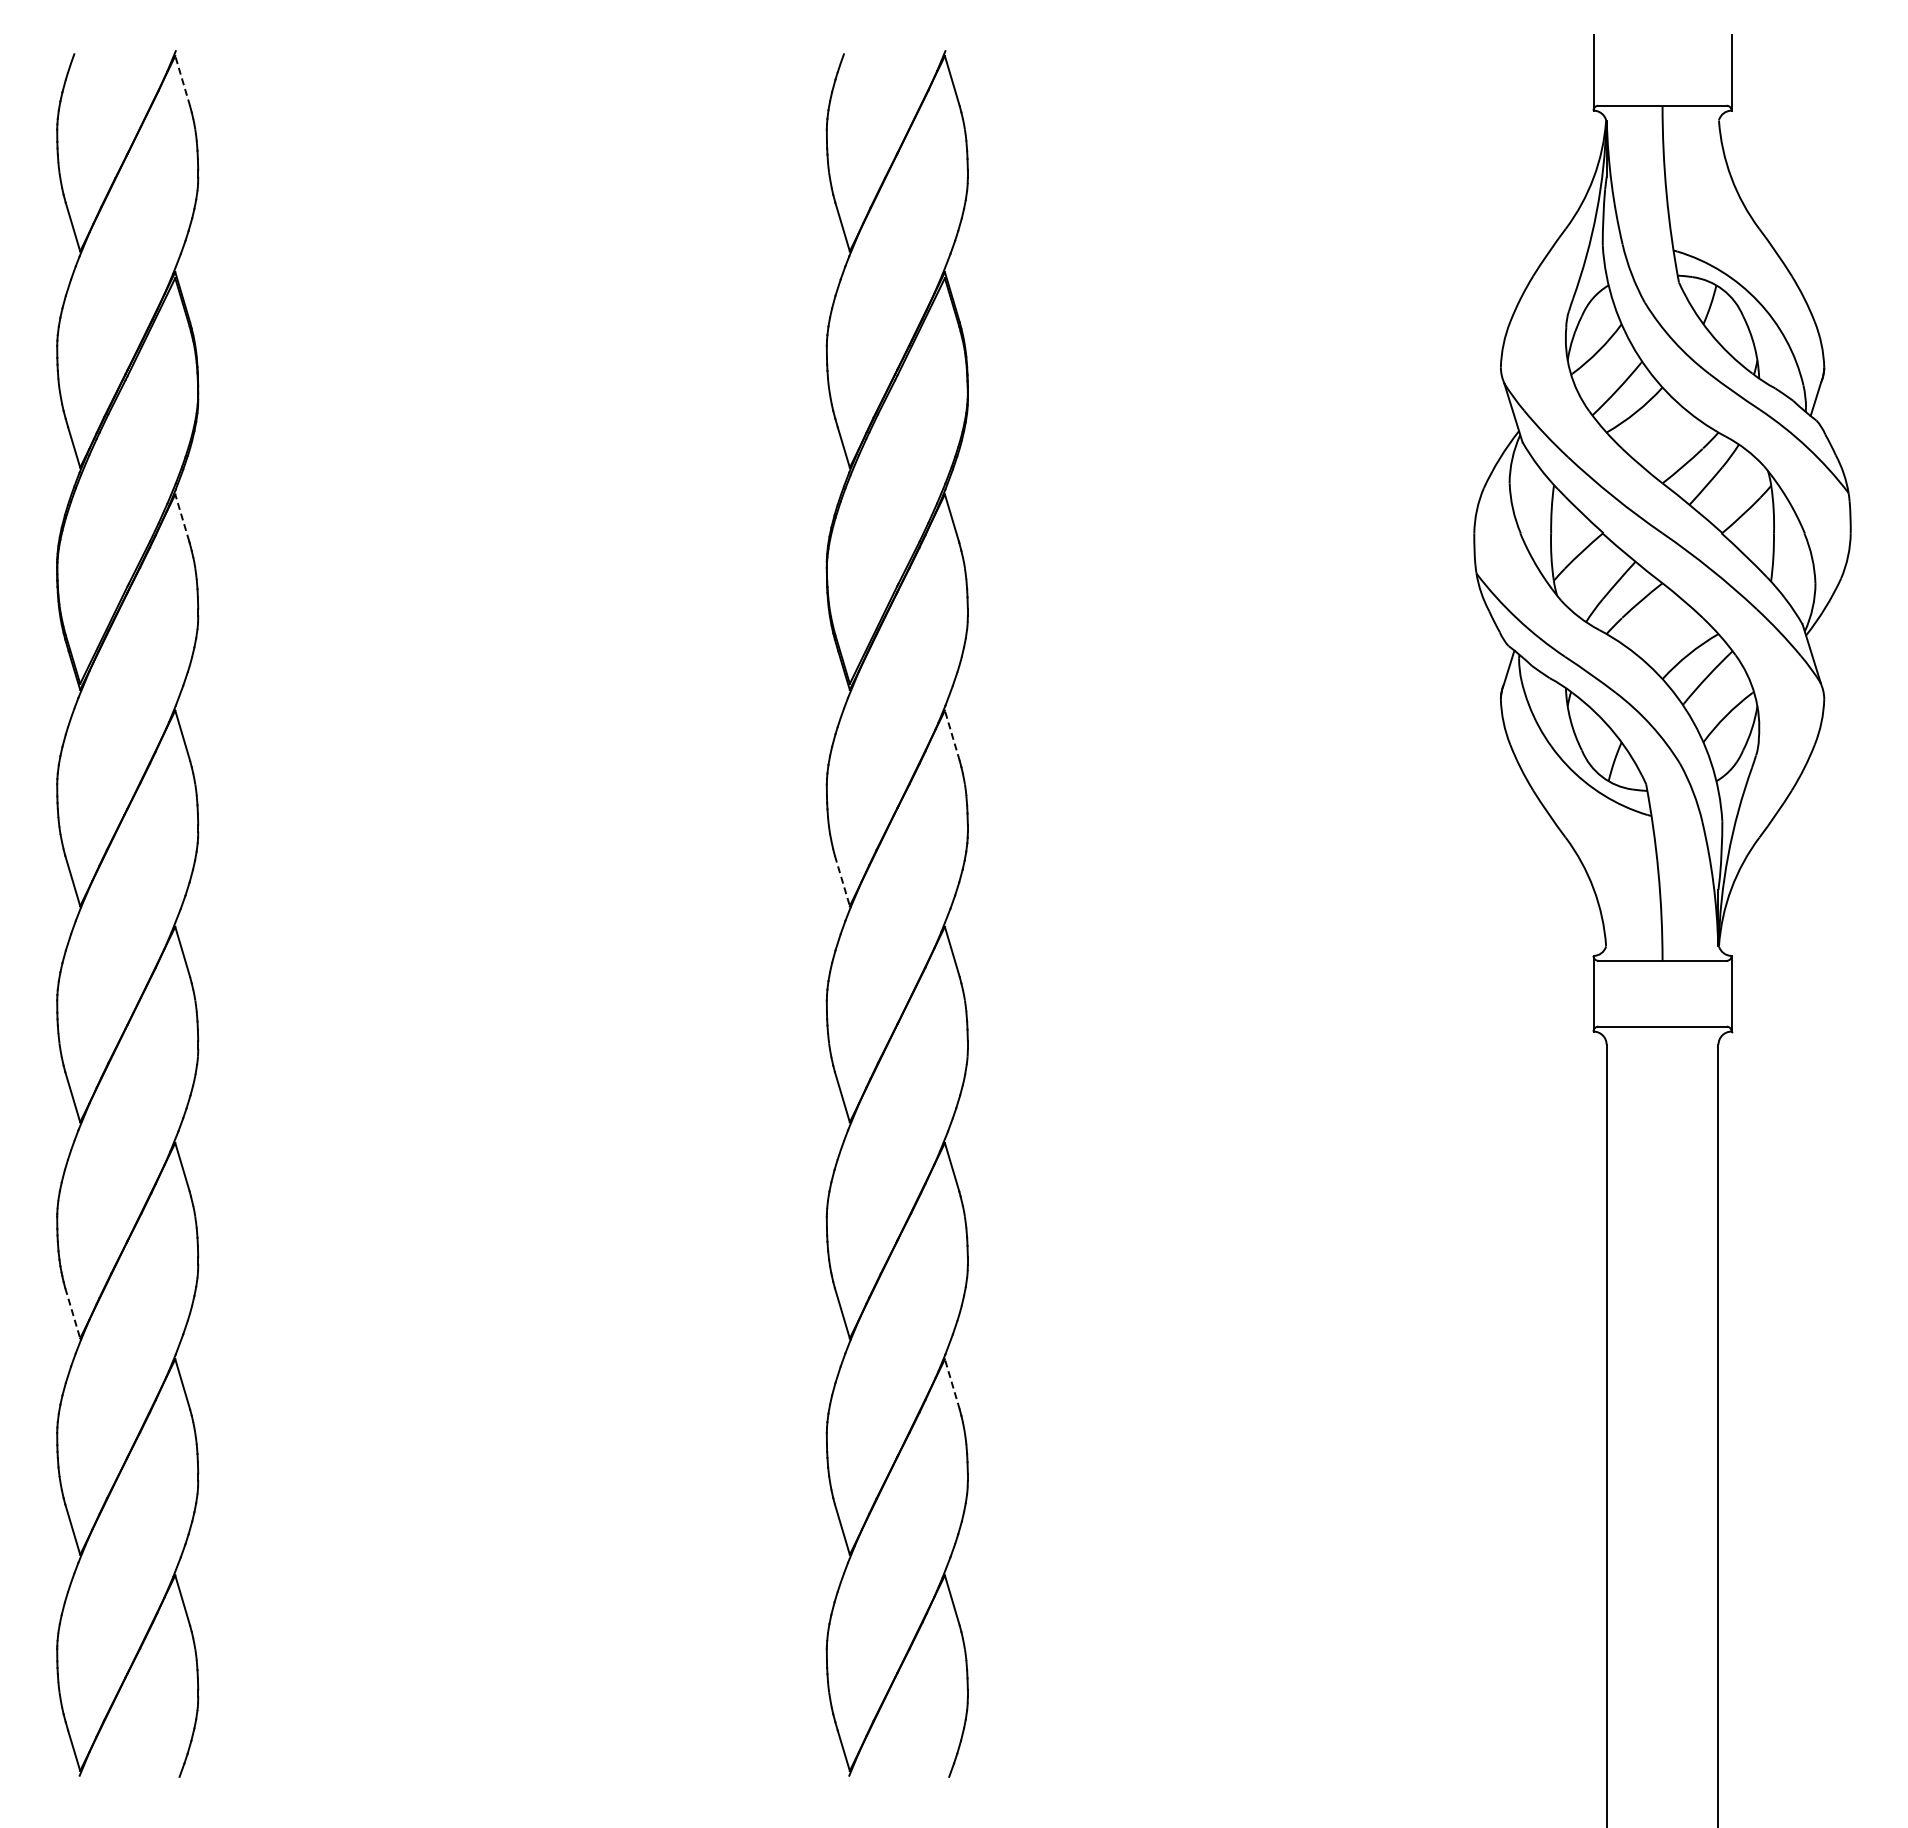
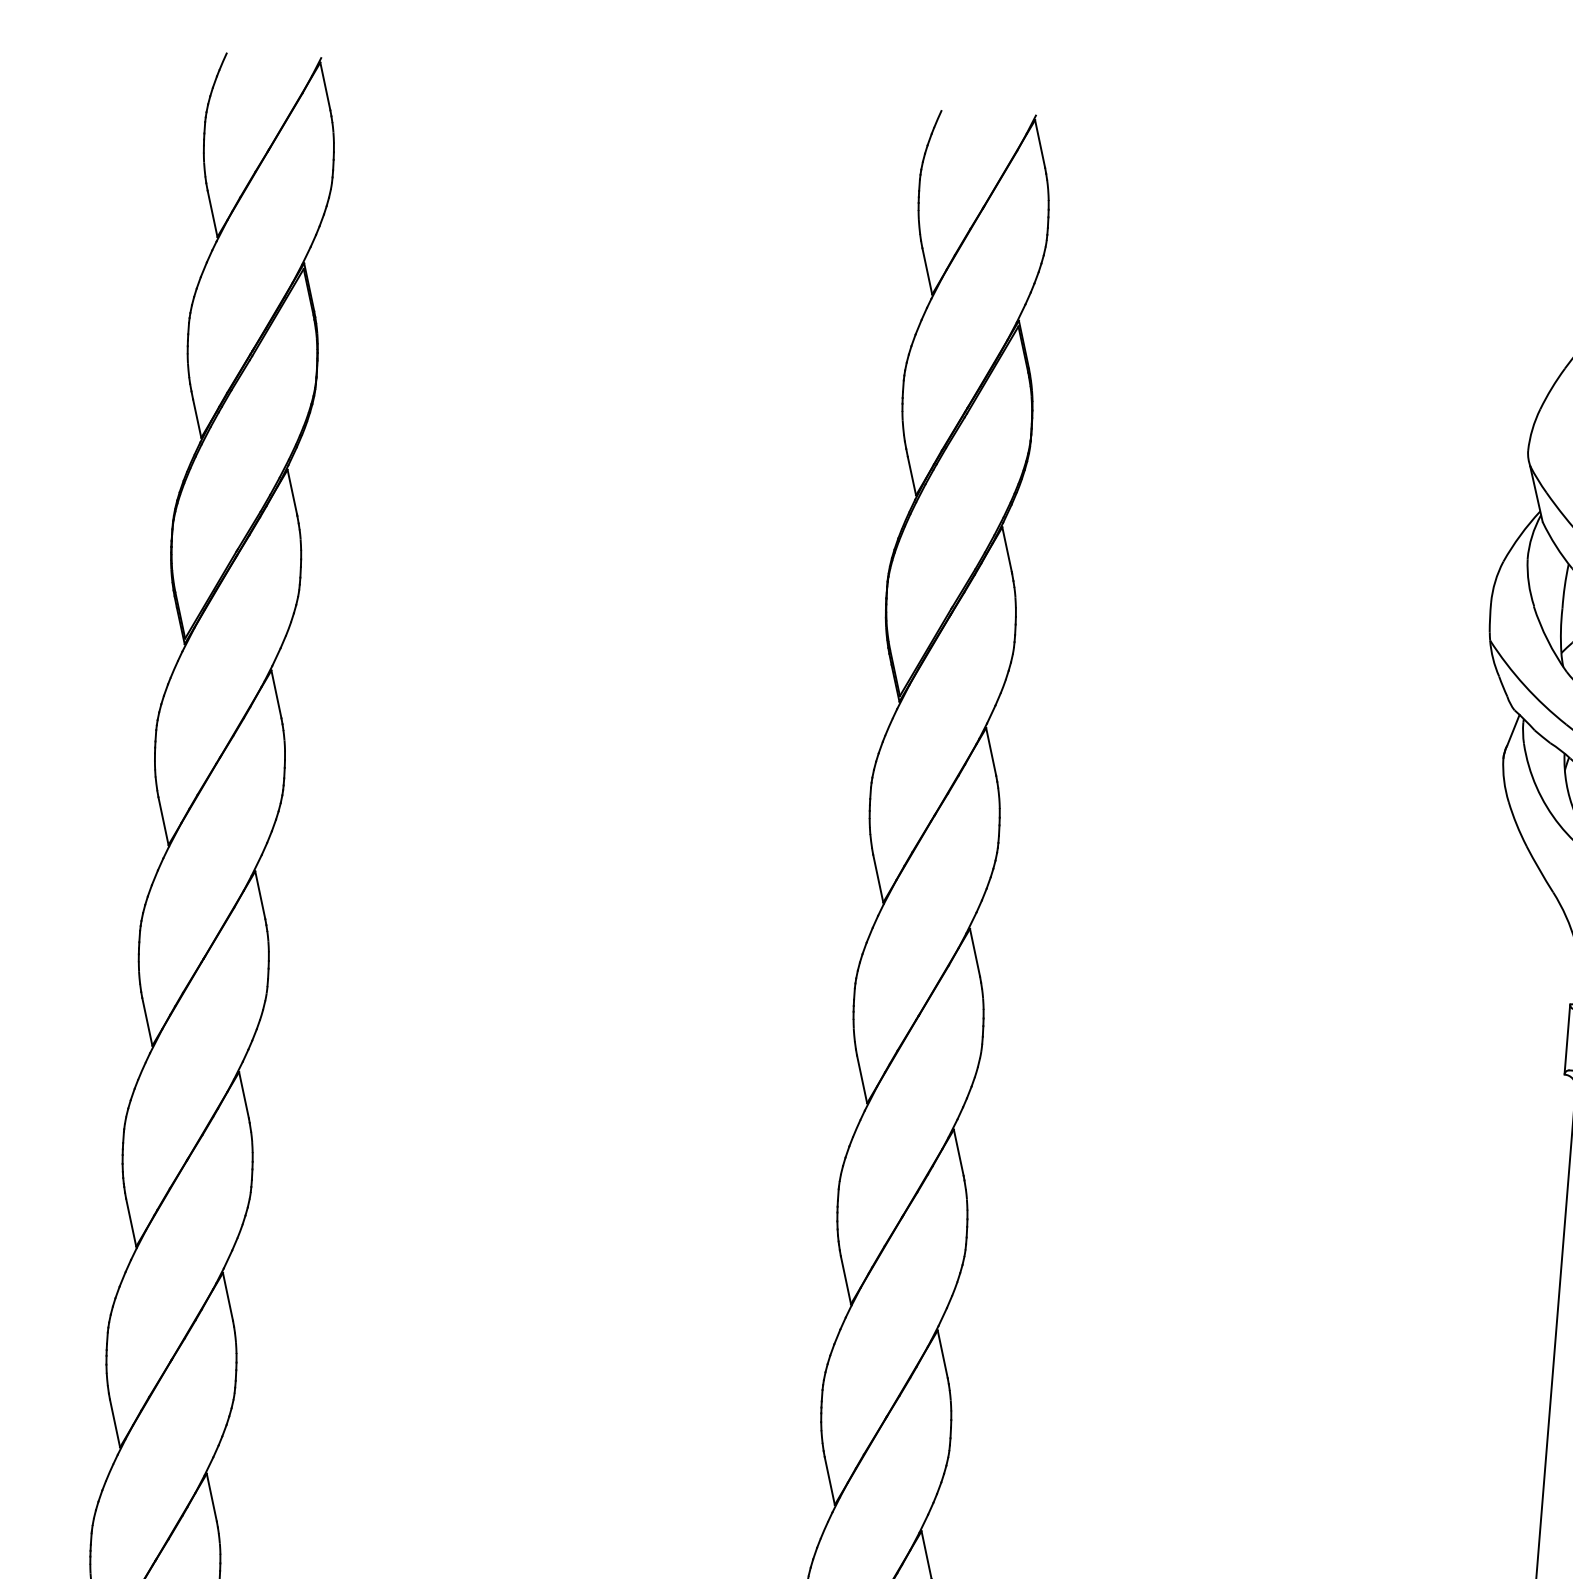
line: (182, 80) -> (325, 85), dashed -> solid
line: (182, 517) -> (292, 491), dashed -> solid
line: (952, 735) -> (991, 751), dashed -> solid
line: (842, 881) -> (878, 879), dashed -> solid
line: (72, 1313) -> (130, 1222), dashed -> solid
line: (952, 1383) -> (942, 1353), dashed -> solid

